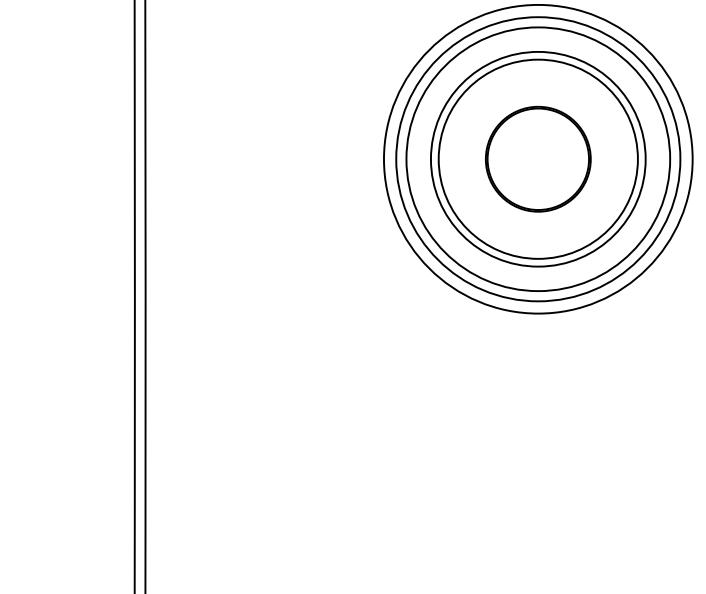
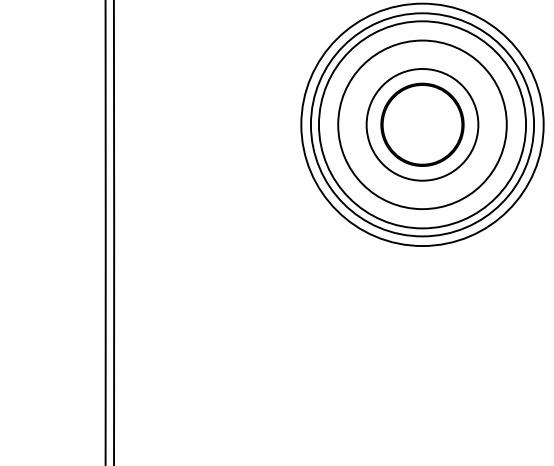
circle: (538, 158) -> (422, 124), size x0.71

